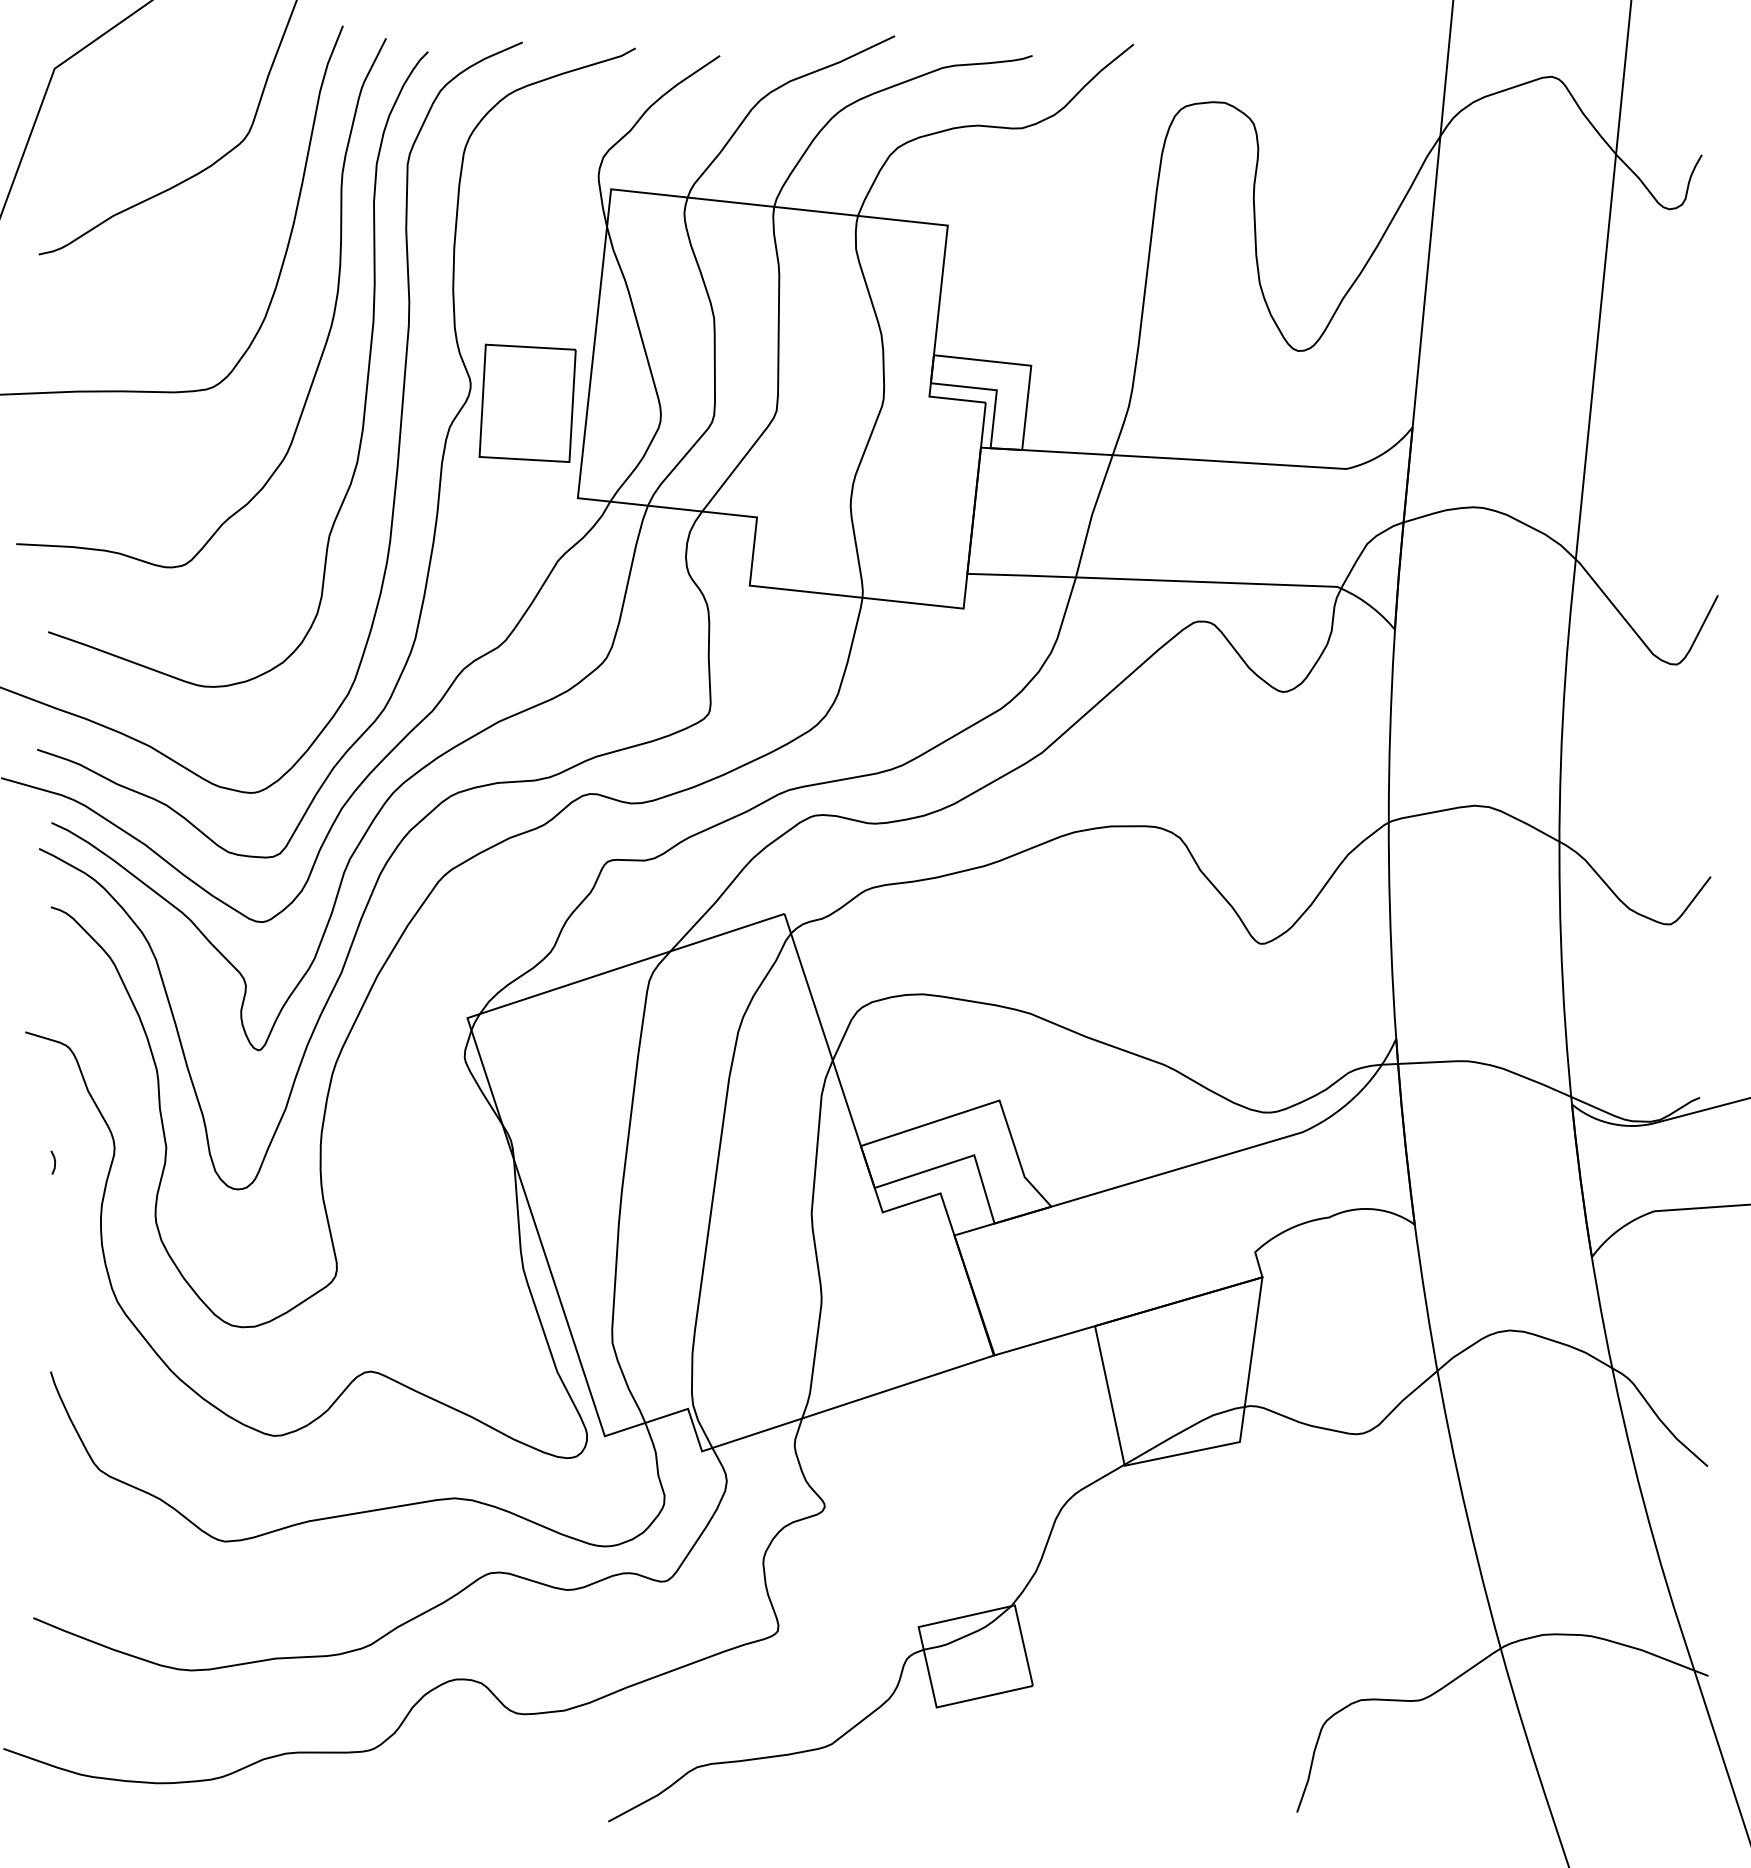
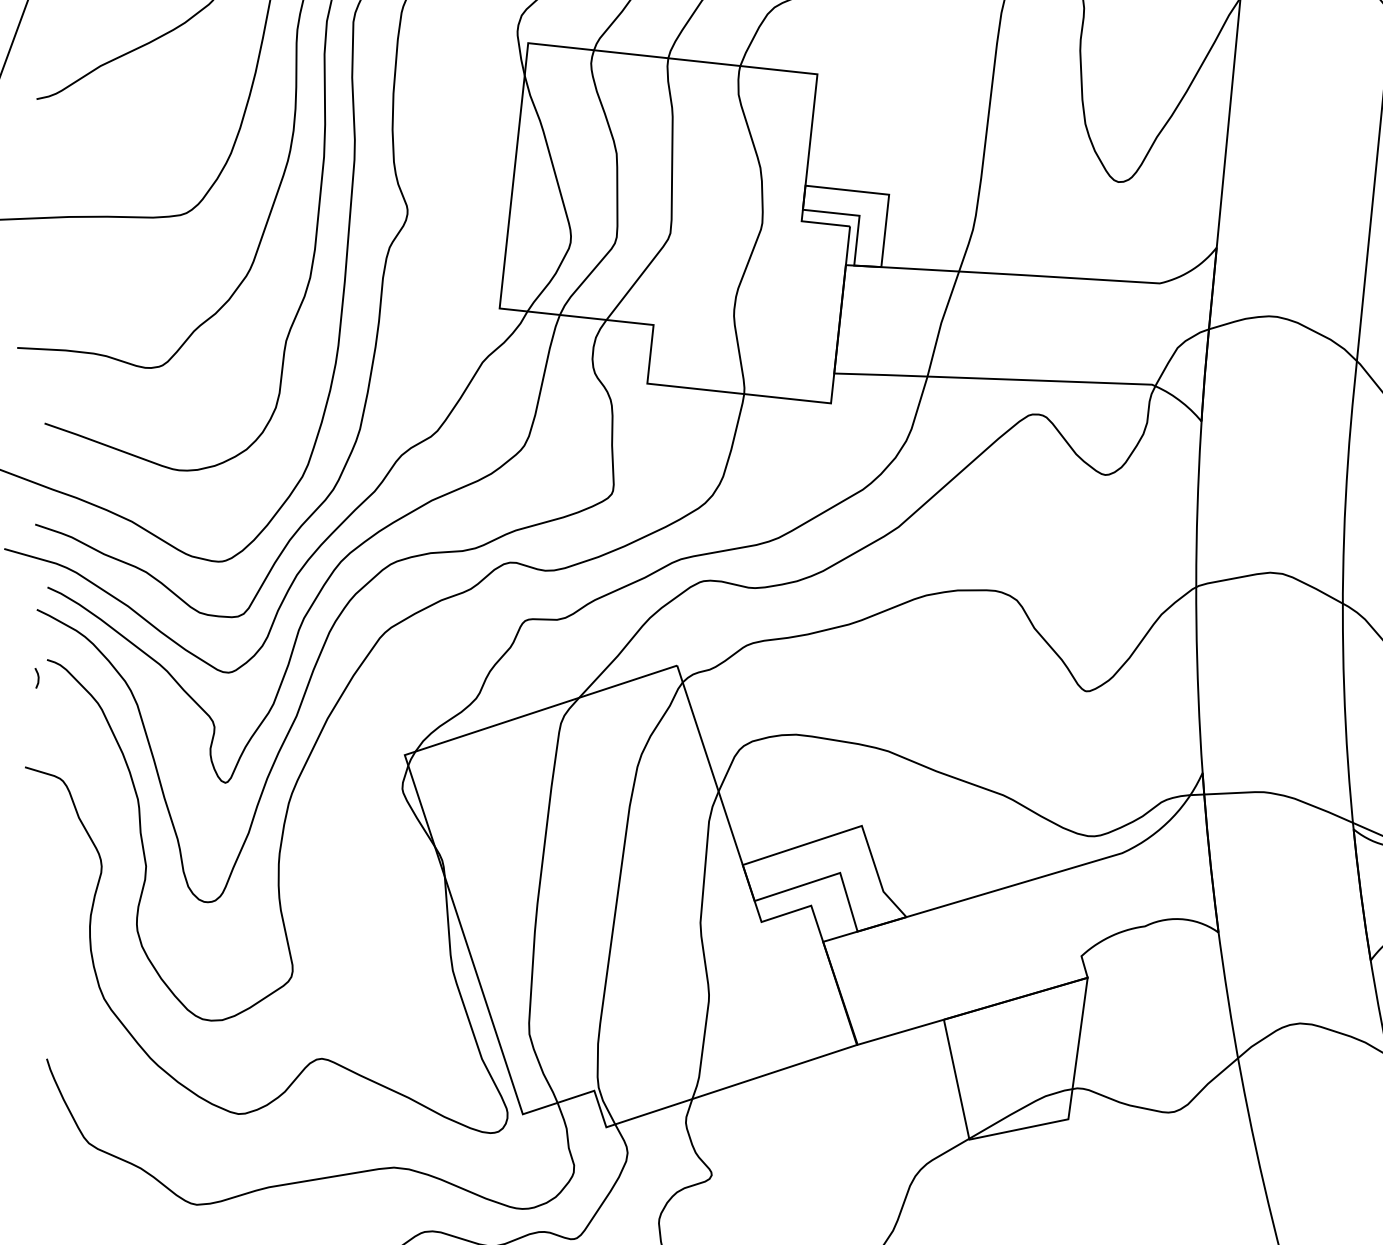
part: (527, 402) -> (456, 226), removed
line: (54, 1162) -> (38, 678), moved

